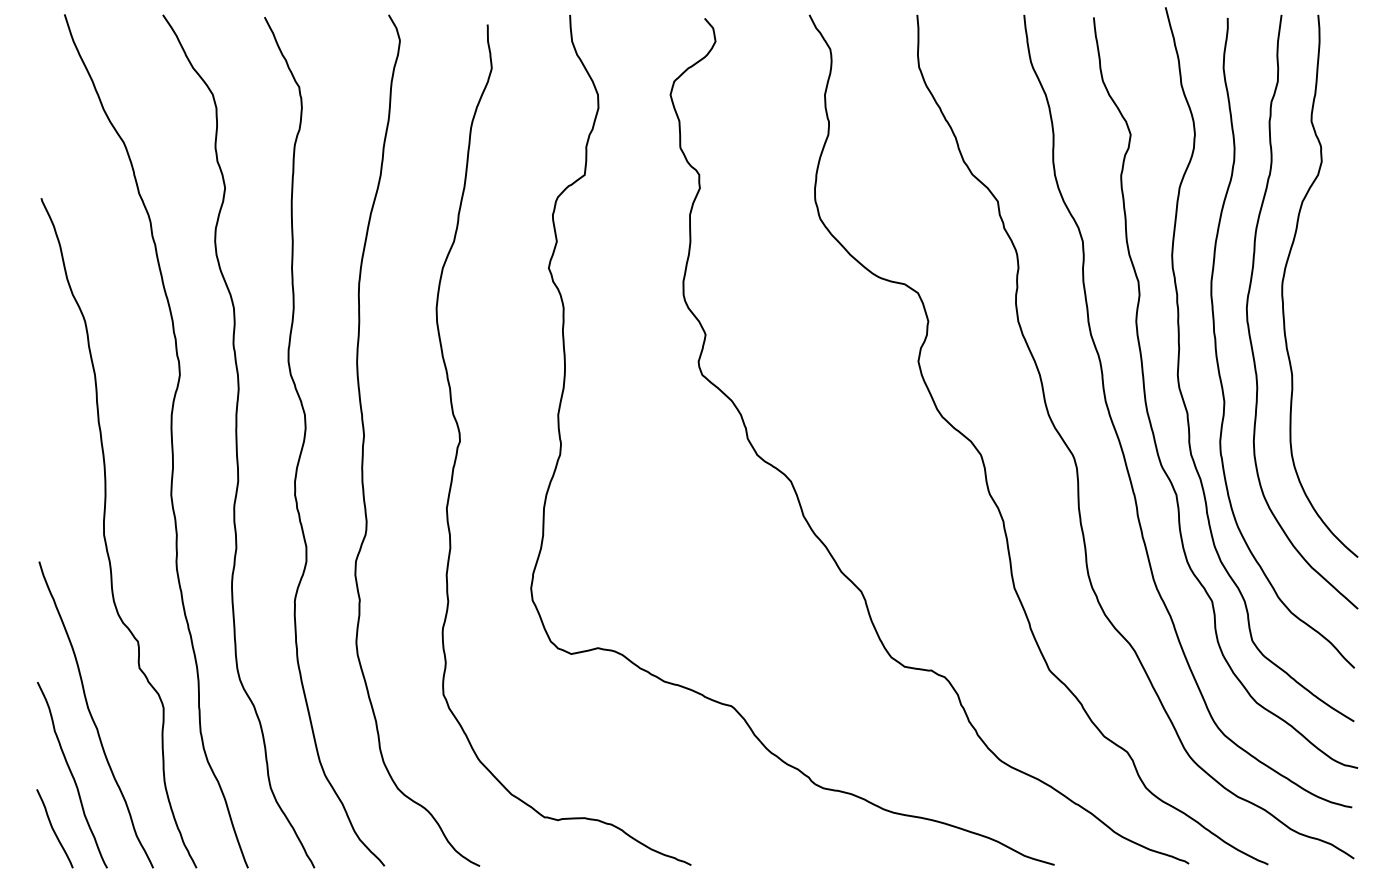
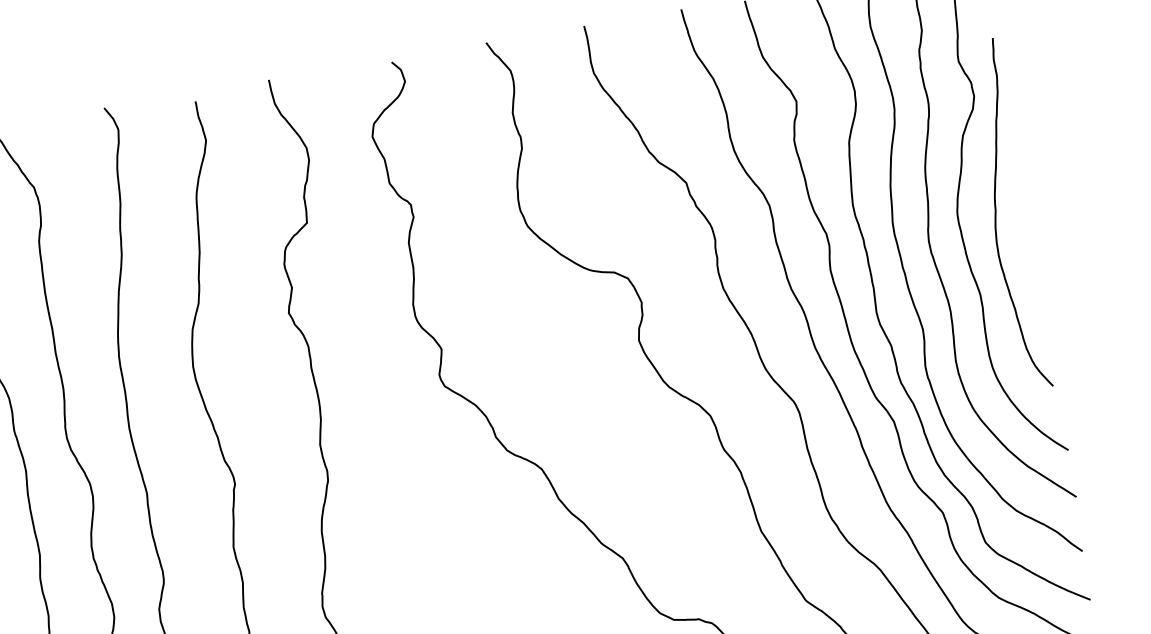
curve: (1324, 291) -> (996, 213), added

